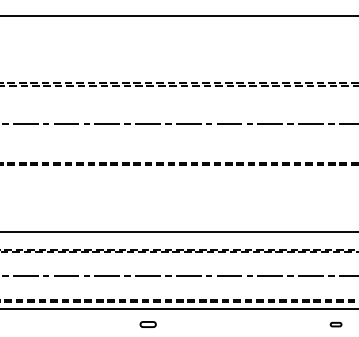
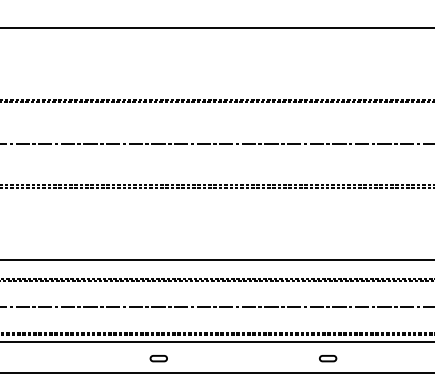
part: (147, 324) -> (158, 358), moved
part: (336, 324) -> (328, 358), size x1.43

